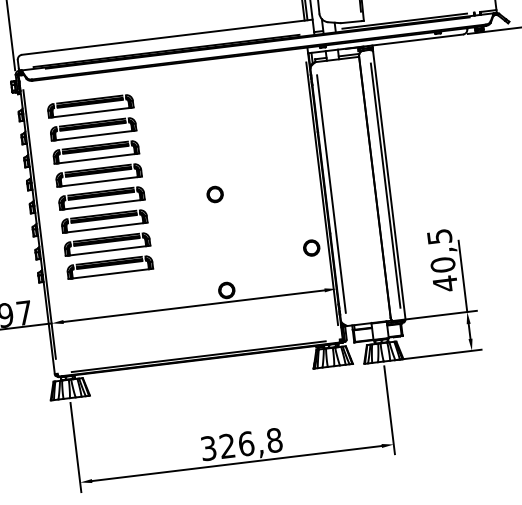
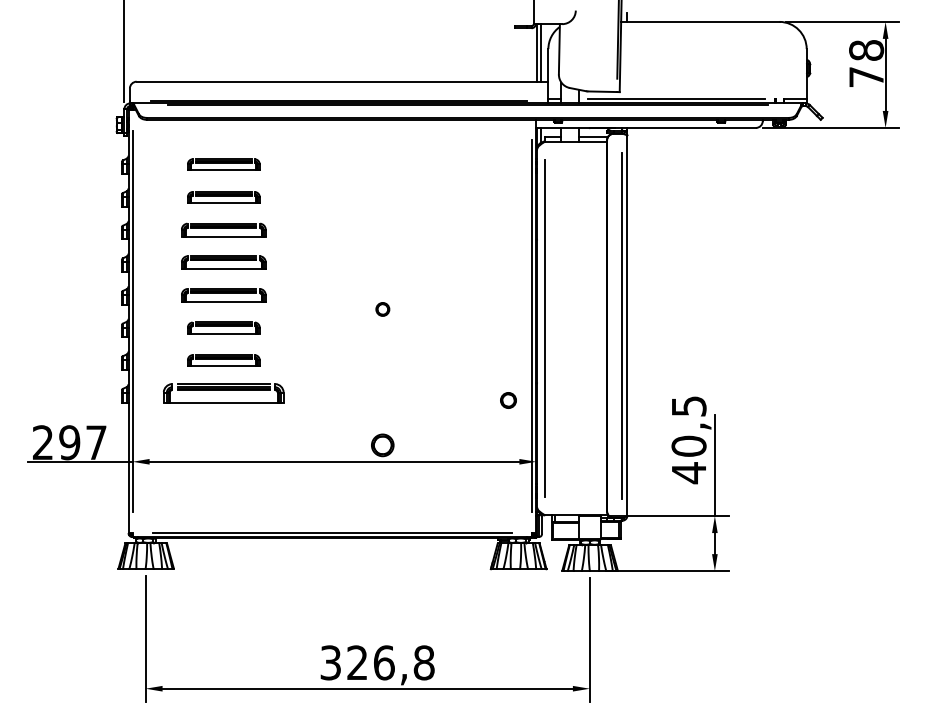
part: (90, 105) -> (223, 164), size x0.6
part: (93, 129) -> (223, 197), size x0.6
part: (95, 151) -> (223, 229), size x0.7
part: (98, 174) -> (223, 262), size x0.7
part: (214, 194) -> (382, 309), size x0.6
part: (101, 198) -> (223, 295), size x0.7
part: (104, 220) -> (223, 327), size x0.6
part: (107, 244) -> (223, 360), size x0.6
part: (311, 248) -> (508, 400), size x0.7

